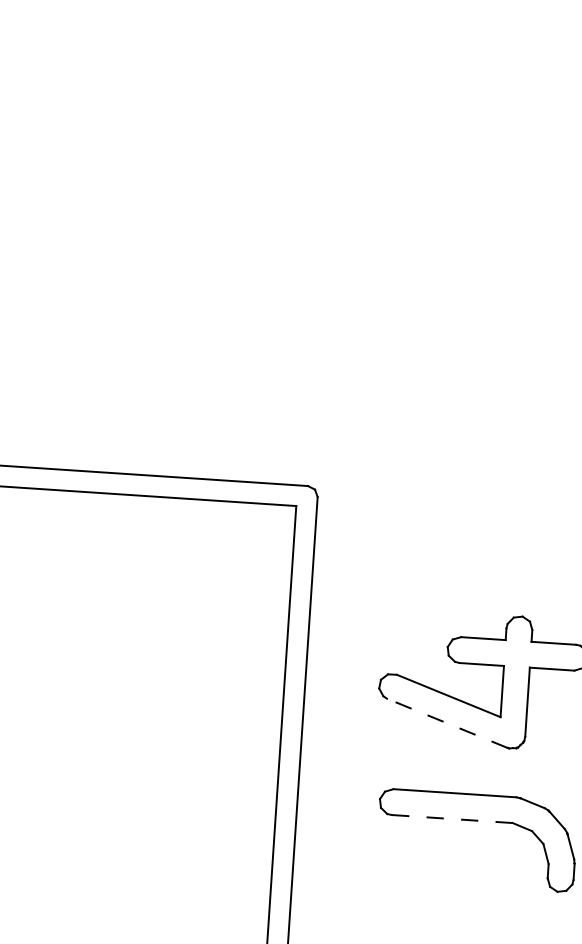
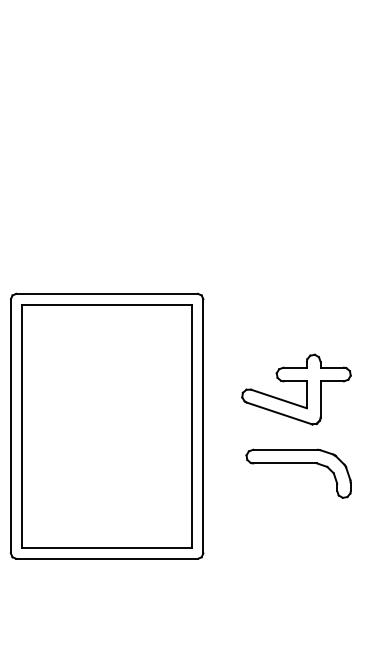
line: (445, 723) -> (278, 413), dashed -> solid
line: (452, 819) -> (285, 463), dashed -> solid

